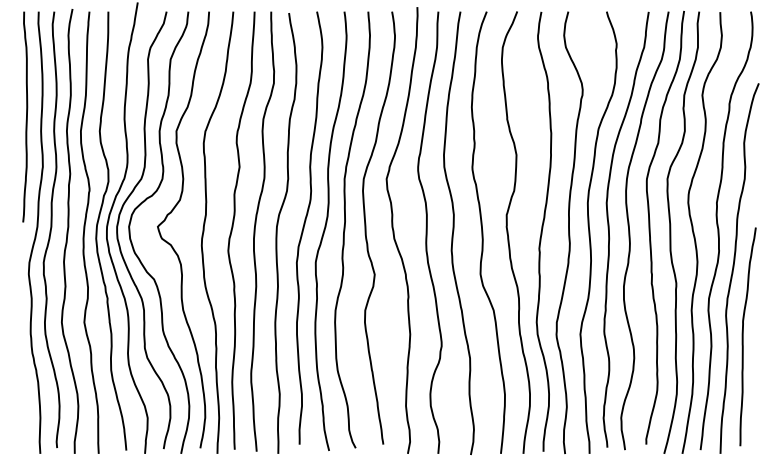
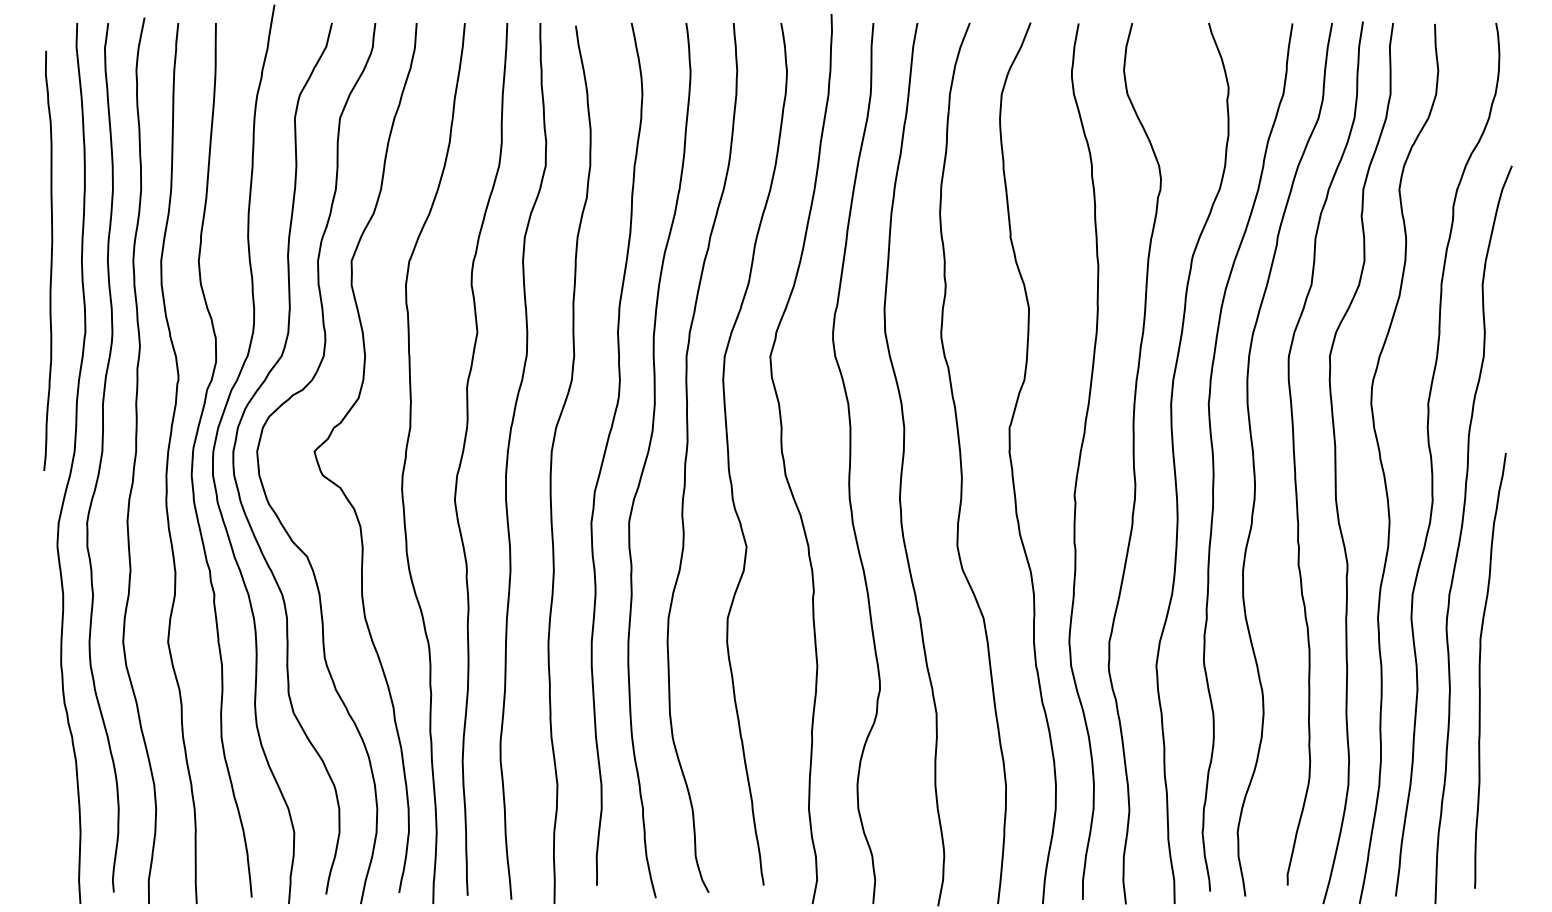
curve: (26, 116) -> (50, 259), moved

